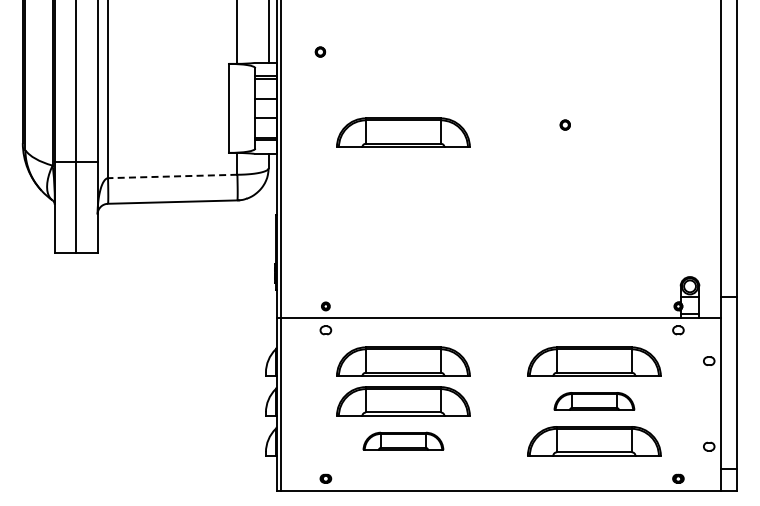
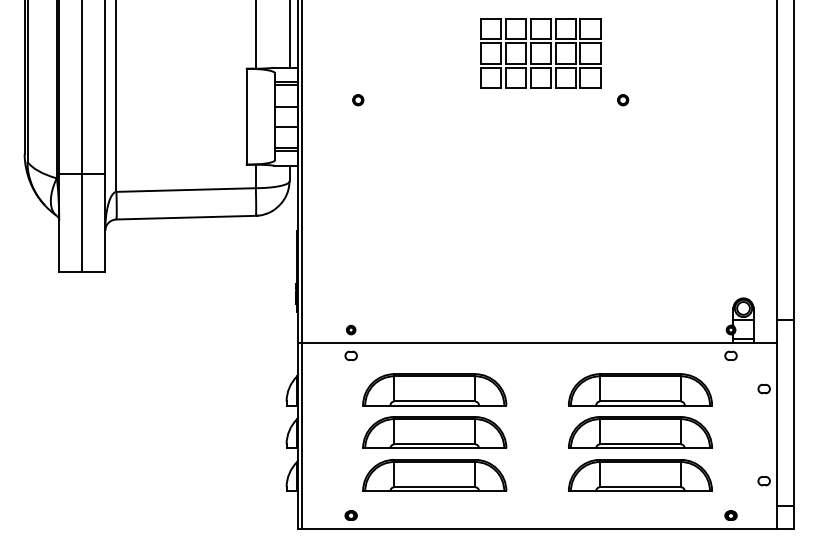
part: (501, 49) -> (540, 53), added
part: (320, 51) -> (358, 99), moved
part: (564, 124) -> (622, 99), moved
part: (403, 132) -> (434, 142), removed
line: (172, 176) -> (185, 190), dashed -> solid
part: (594, 401) -> (640, 432), size x1.67
part: (403, 441) -> (434, 475), size x1.67

